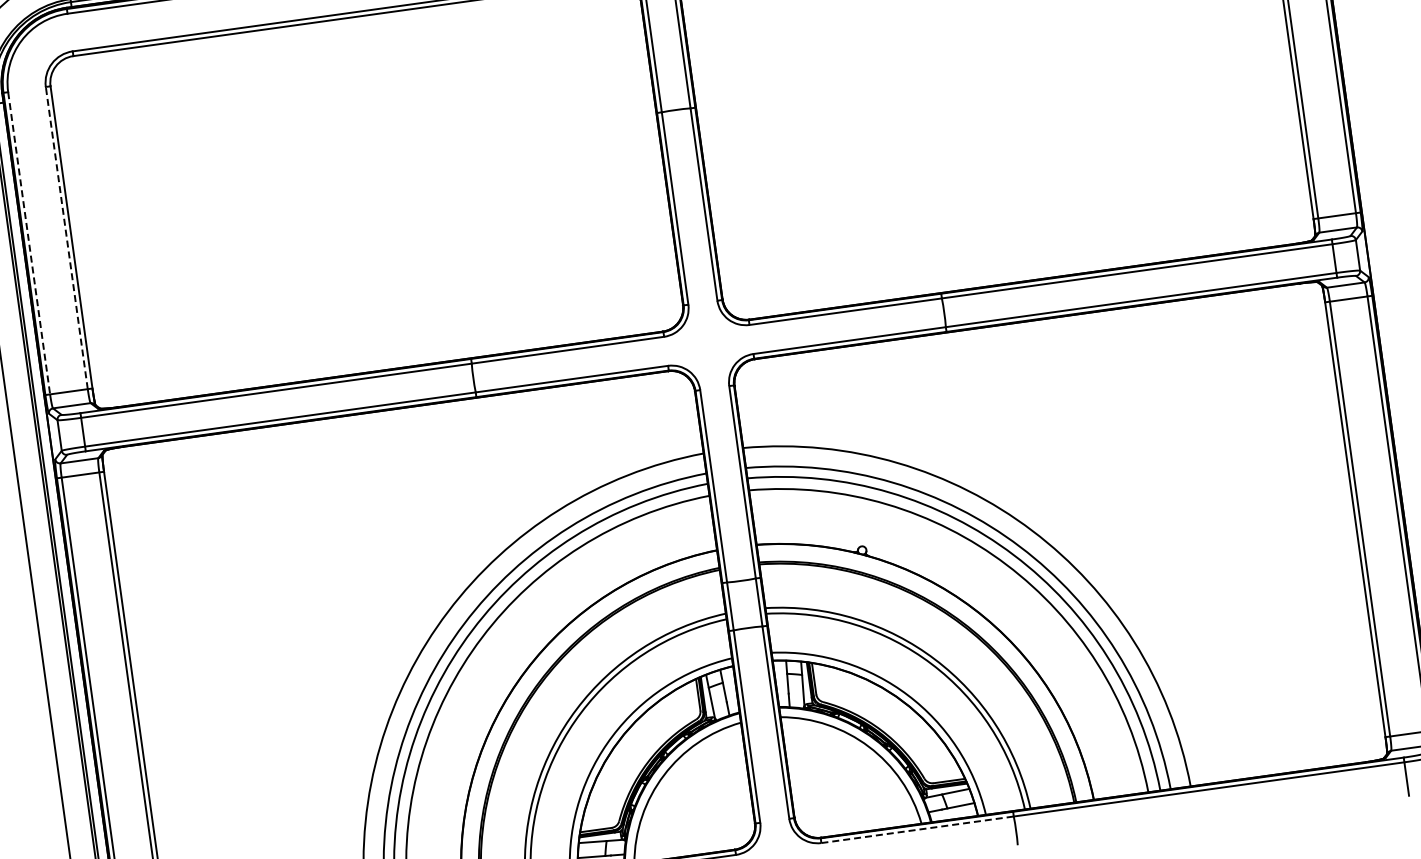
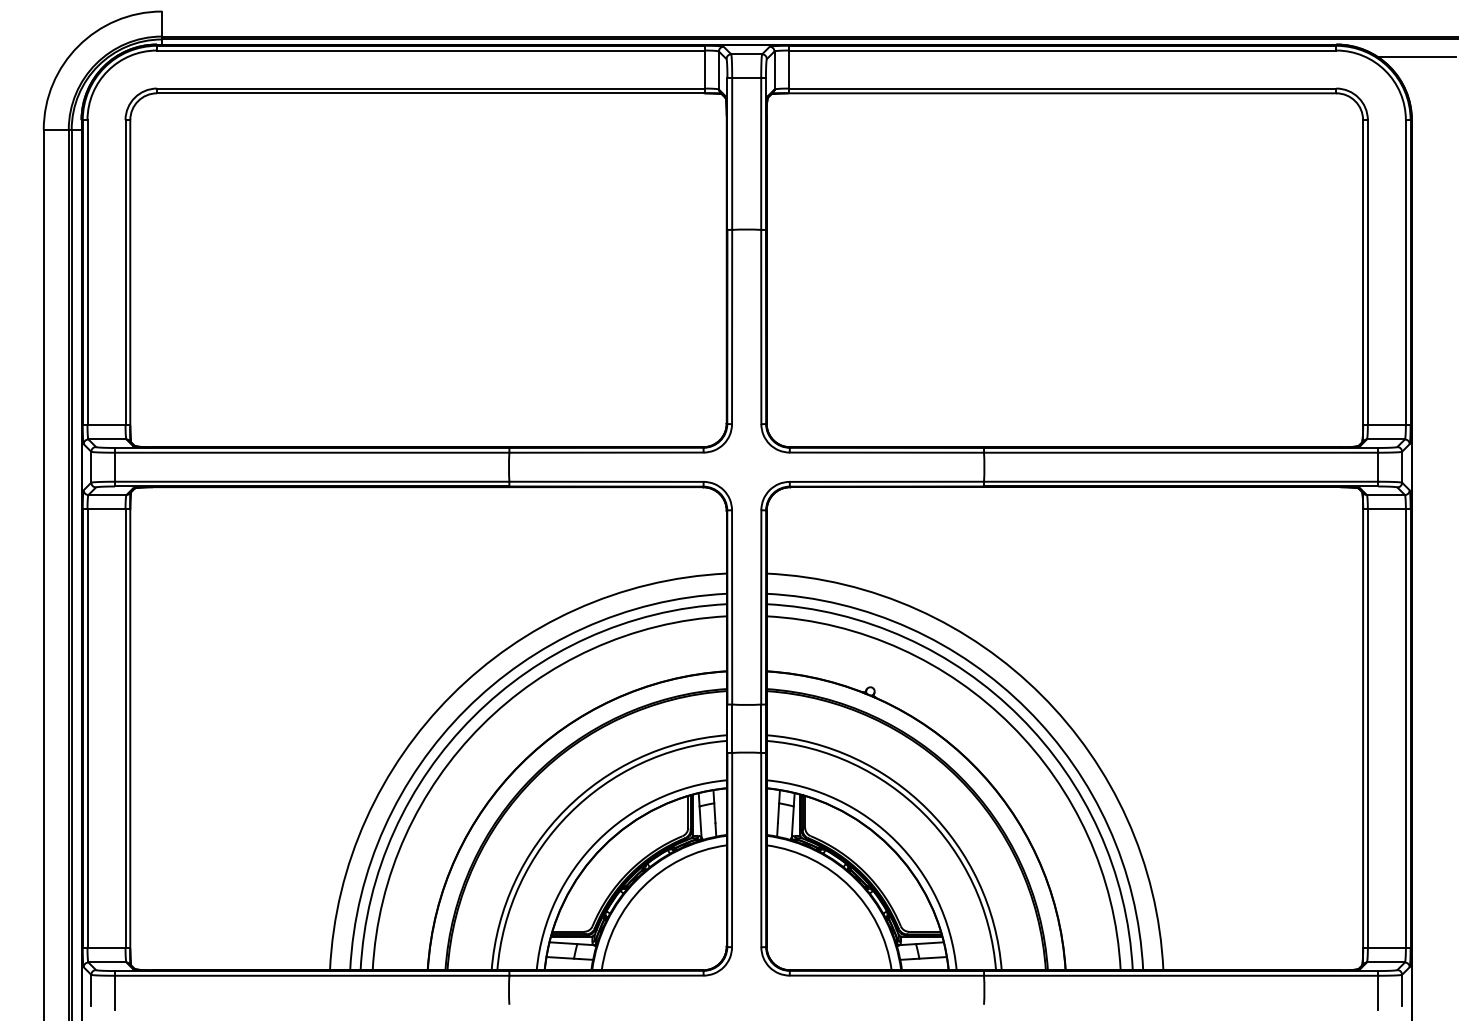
line: (66, 237) -> (125, 272), dashed -> solid
line: (29, 243) -> (87, 272), dashed -> solid
line: (918, 829) -> (887, 975), dashed -> solid

